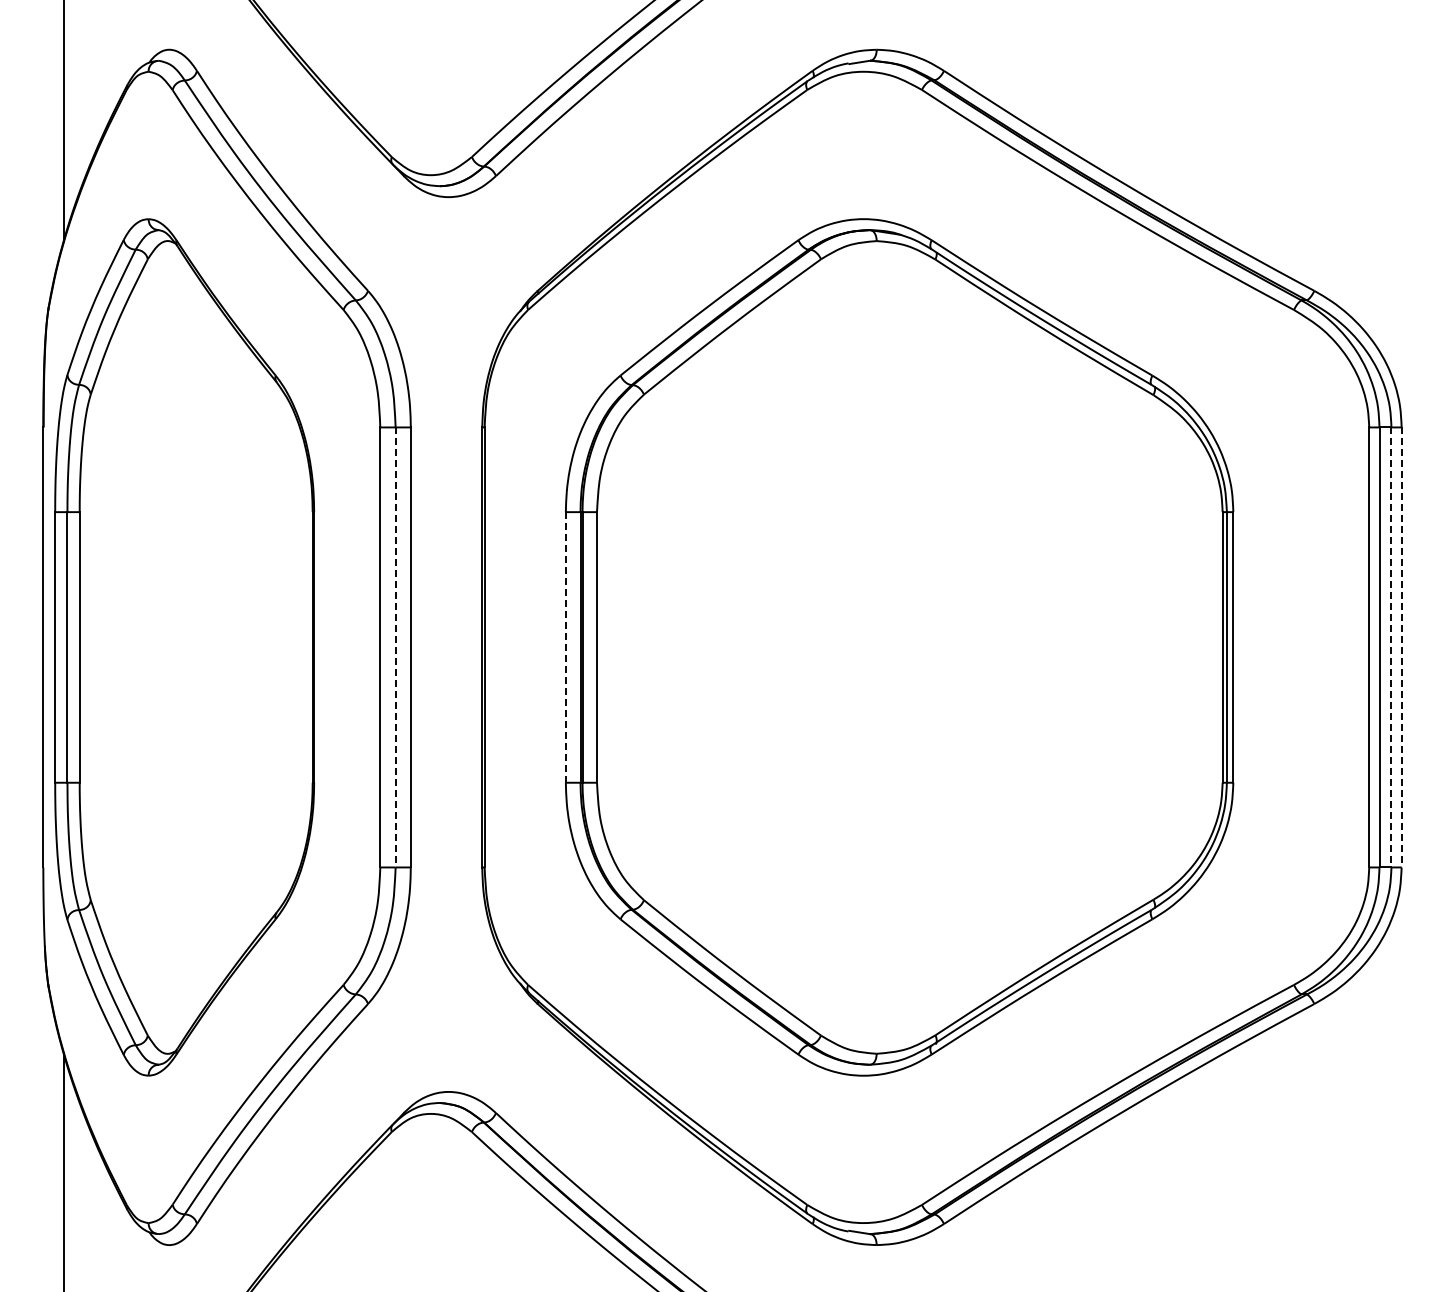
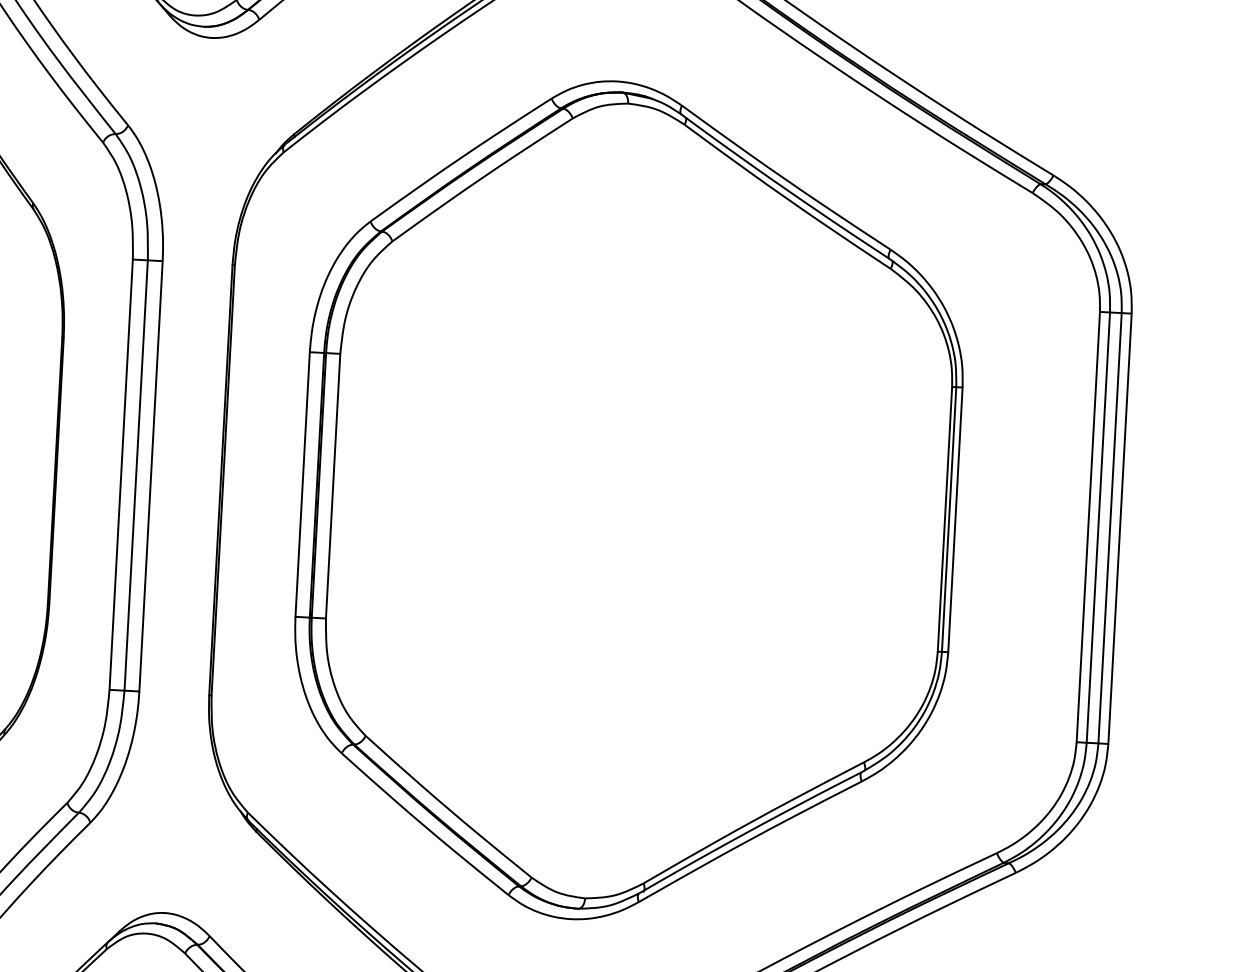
line: (565, 646) -> (302, 483), dashed -> solid
line: (395, 647) -> (136, 475), dashed -> solid
line: (1391, 647) -> (1110, 528), dashed -> solid
line: (1401, 647) -> (1119, 528), dashed -> solid

